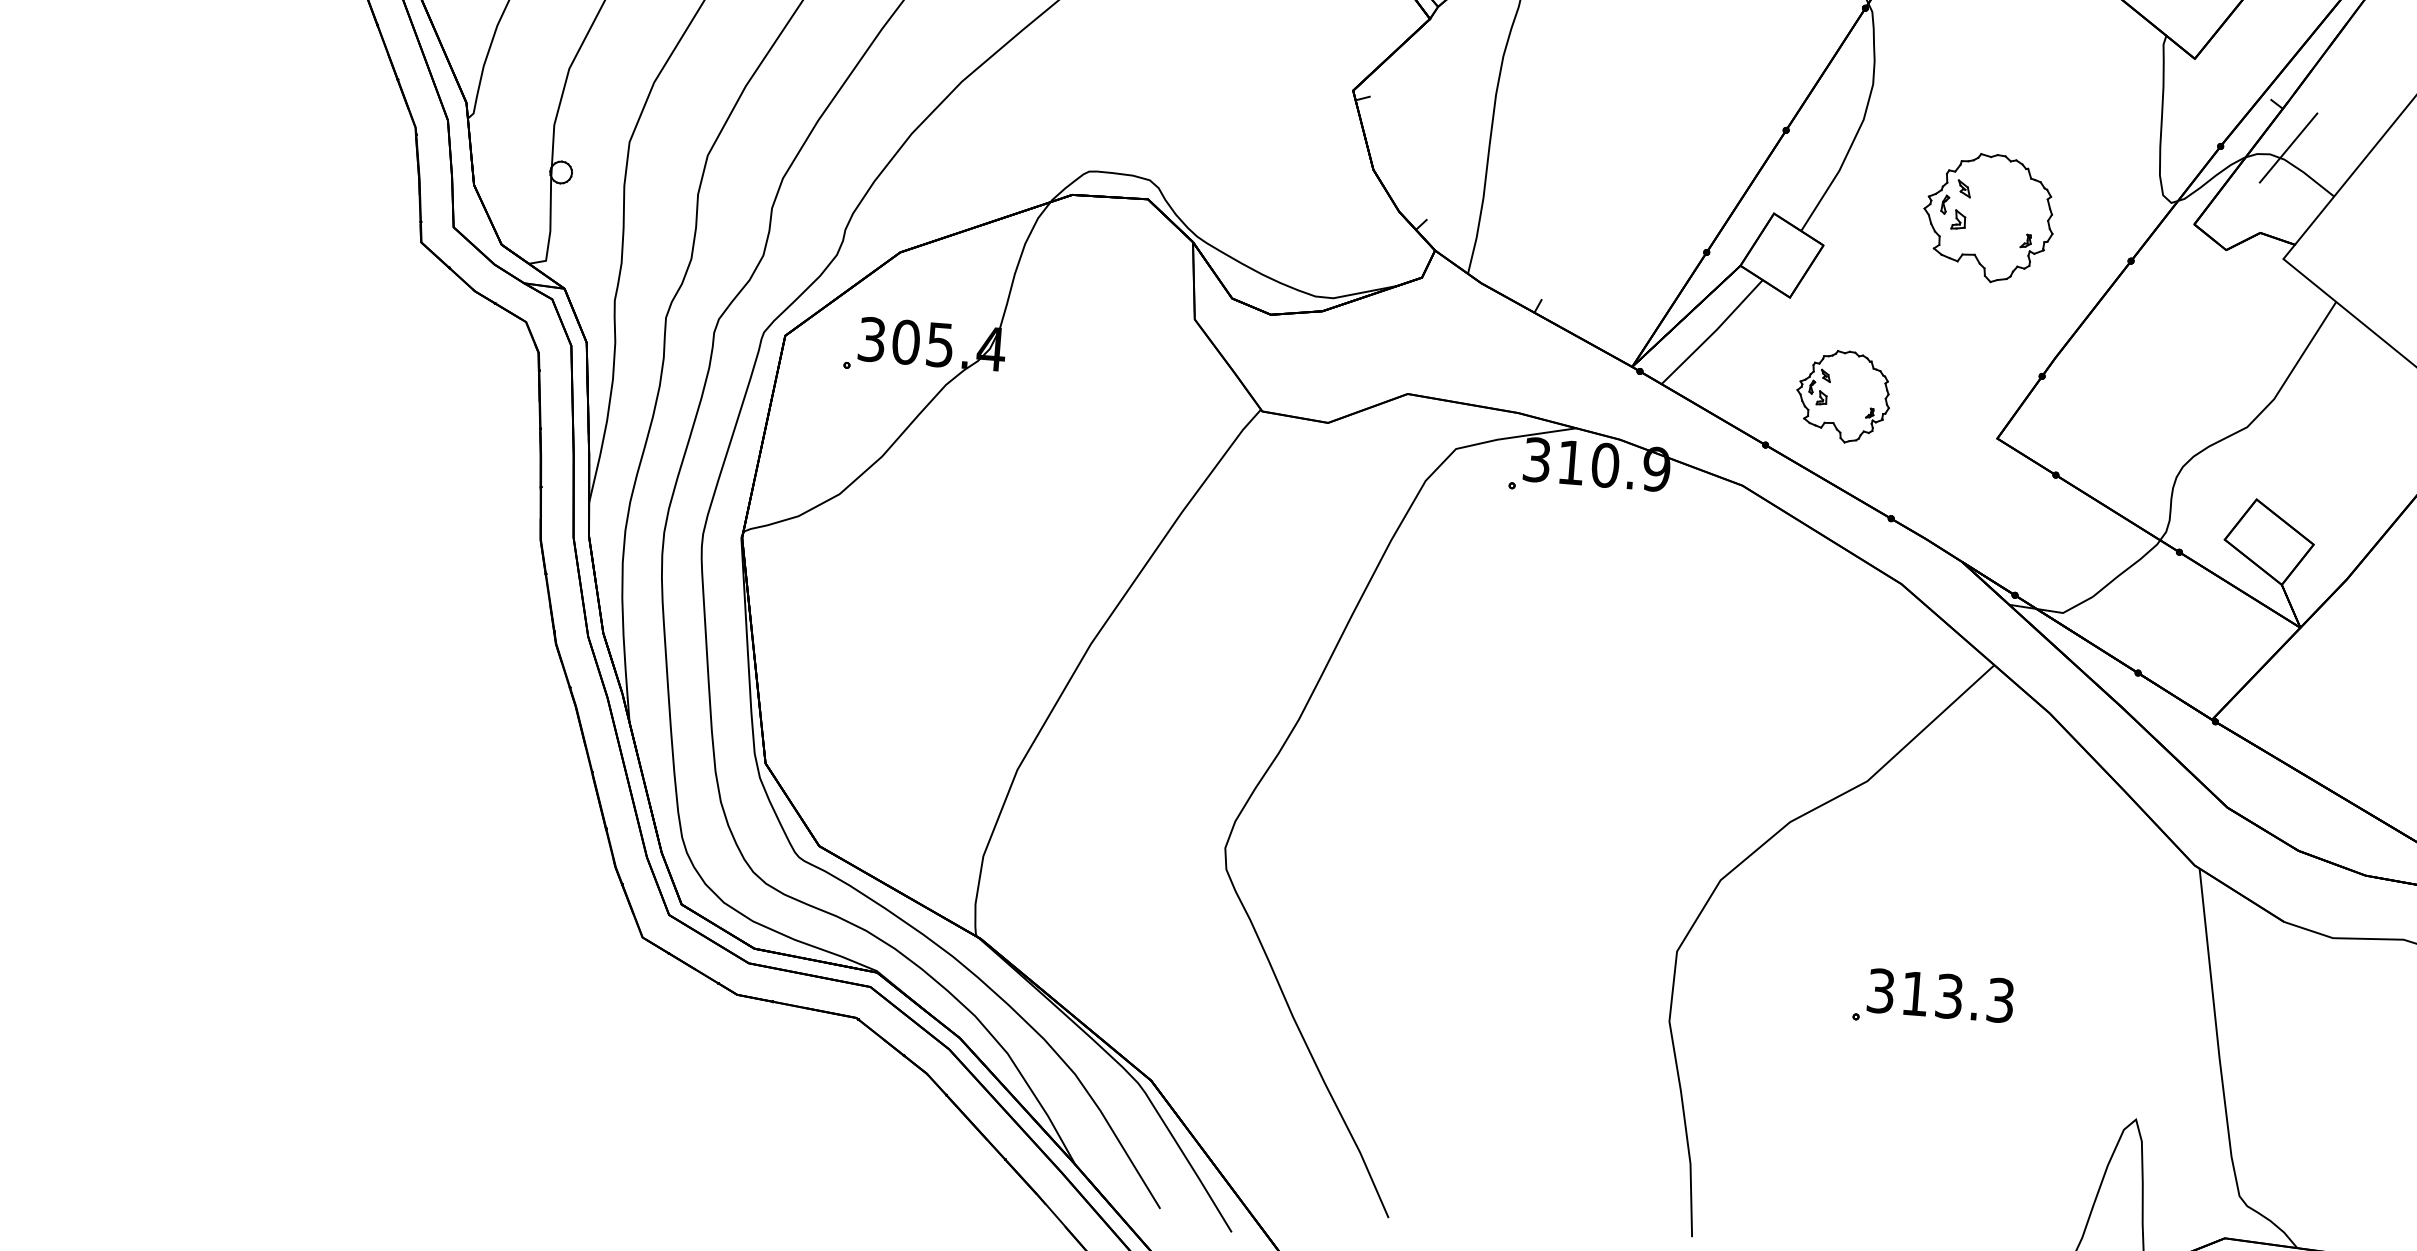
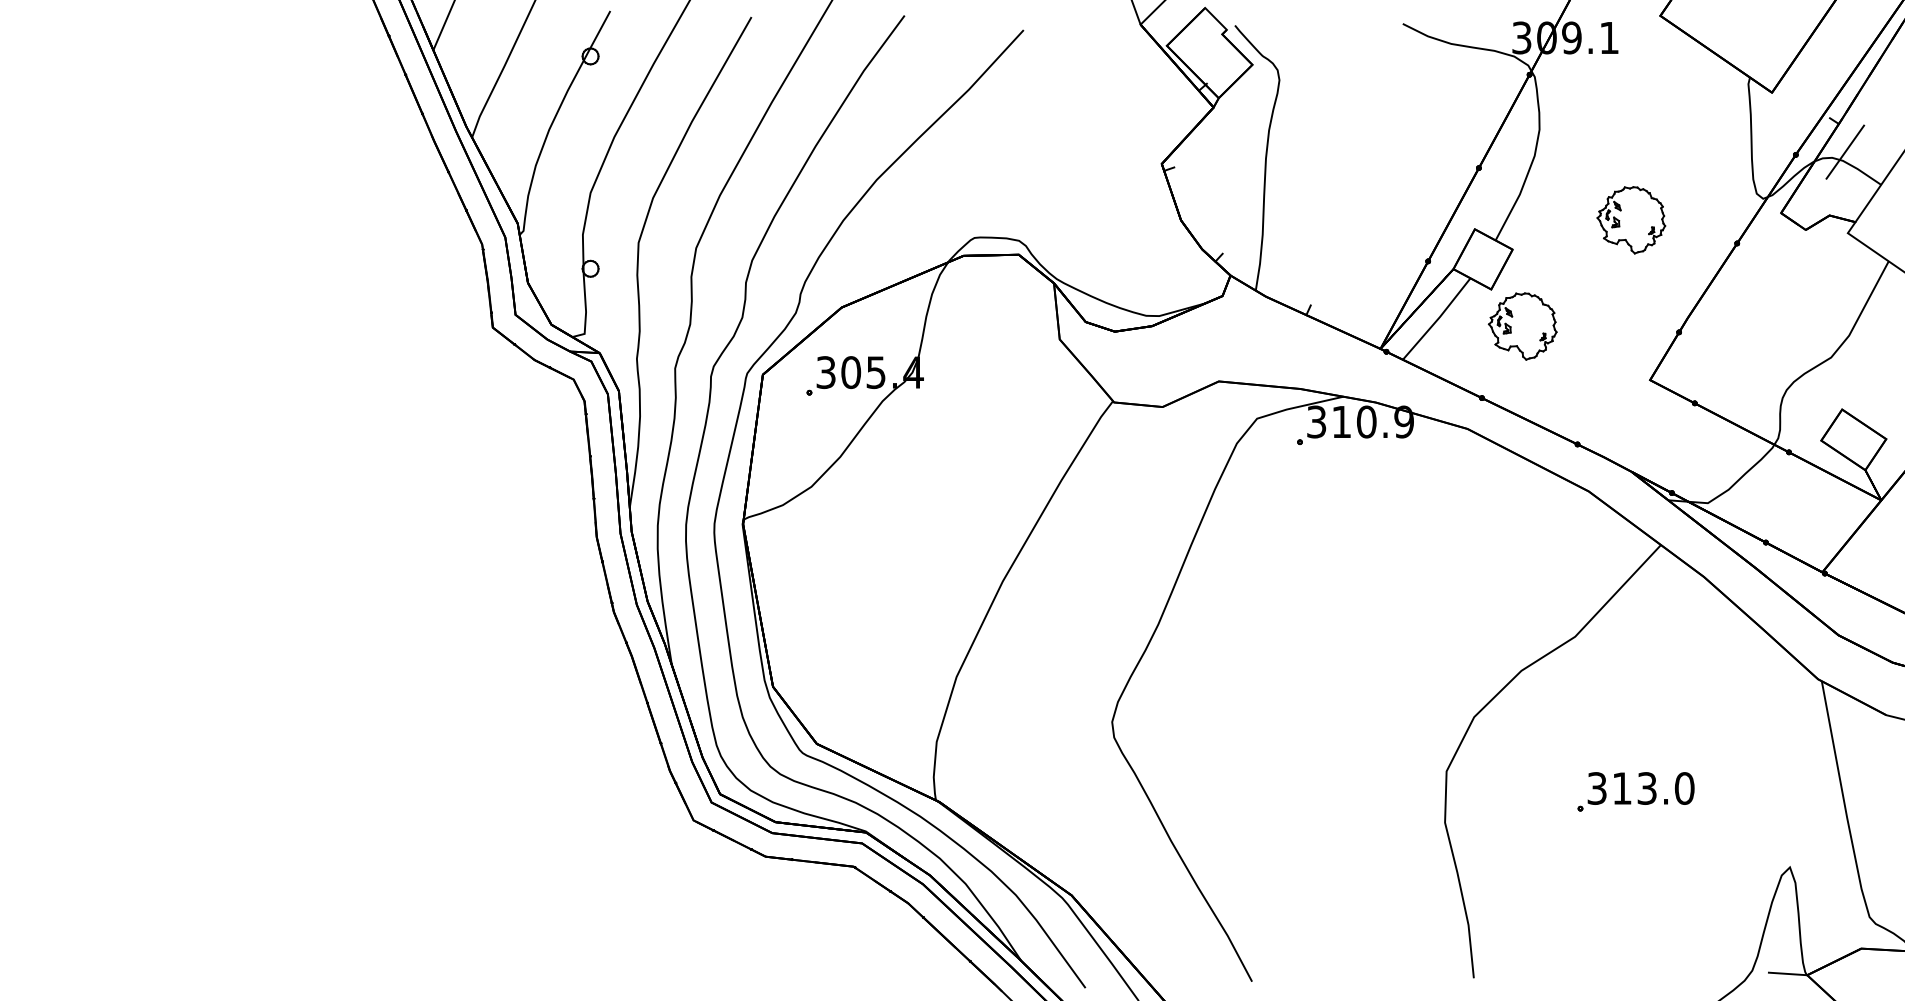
part: (1989, 218) -> (1631, 220), size x0.71
part: (1842, 396) -> (1522, 326), moved
text: (2000, 1000) -> (1684, 788), 313.3 -> 313.0

